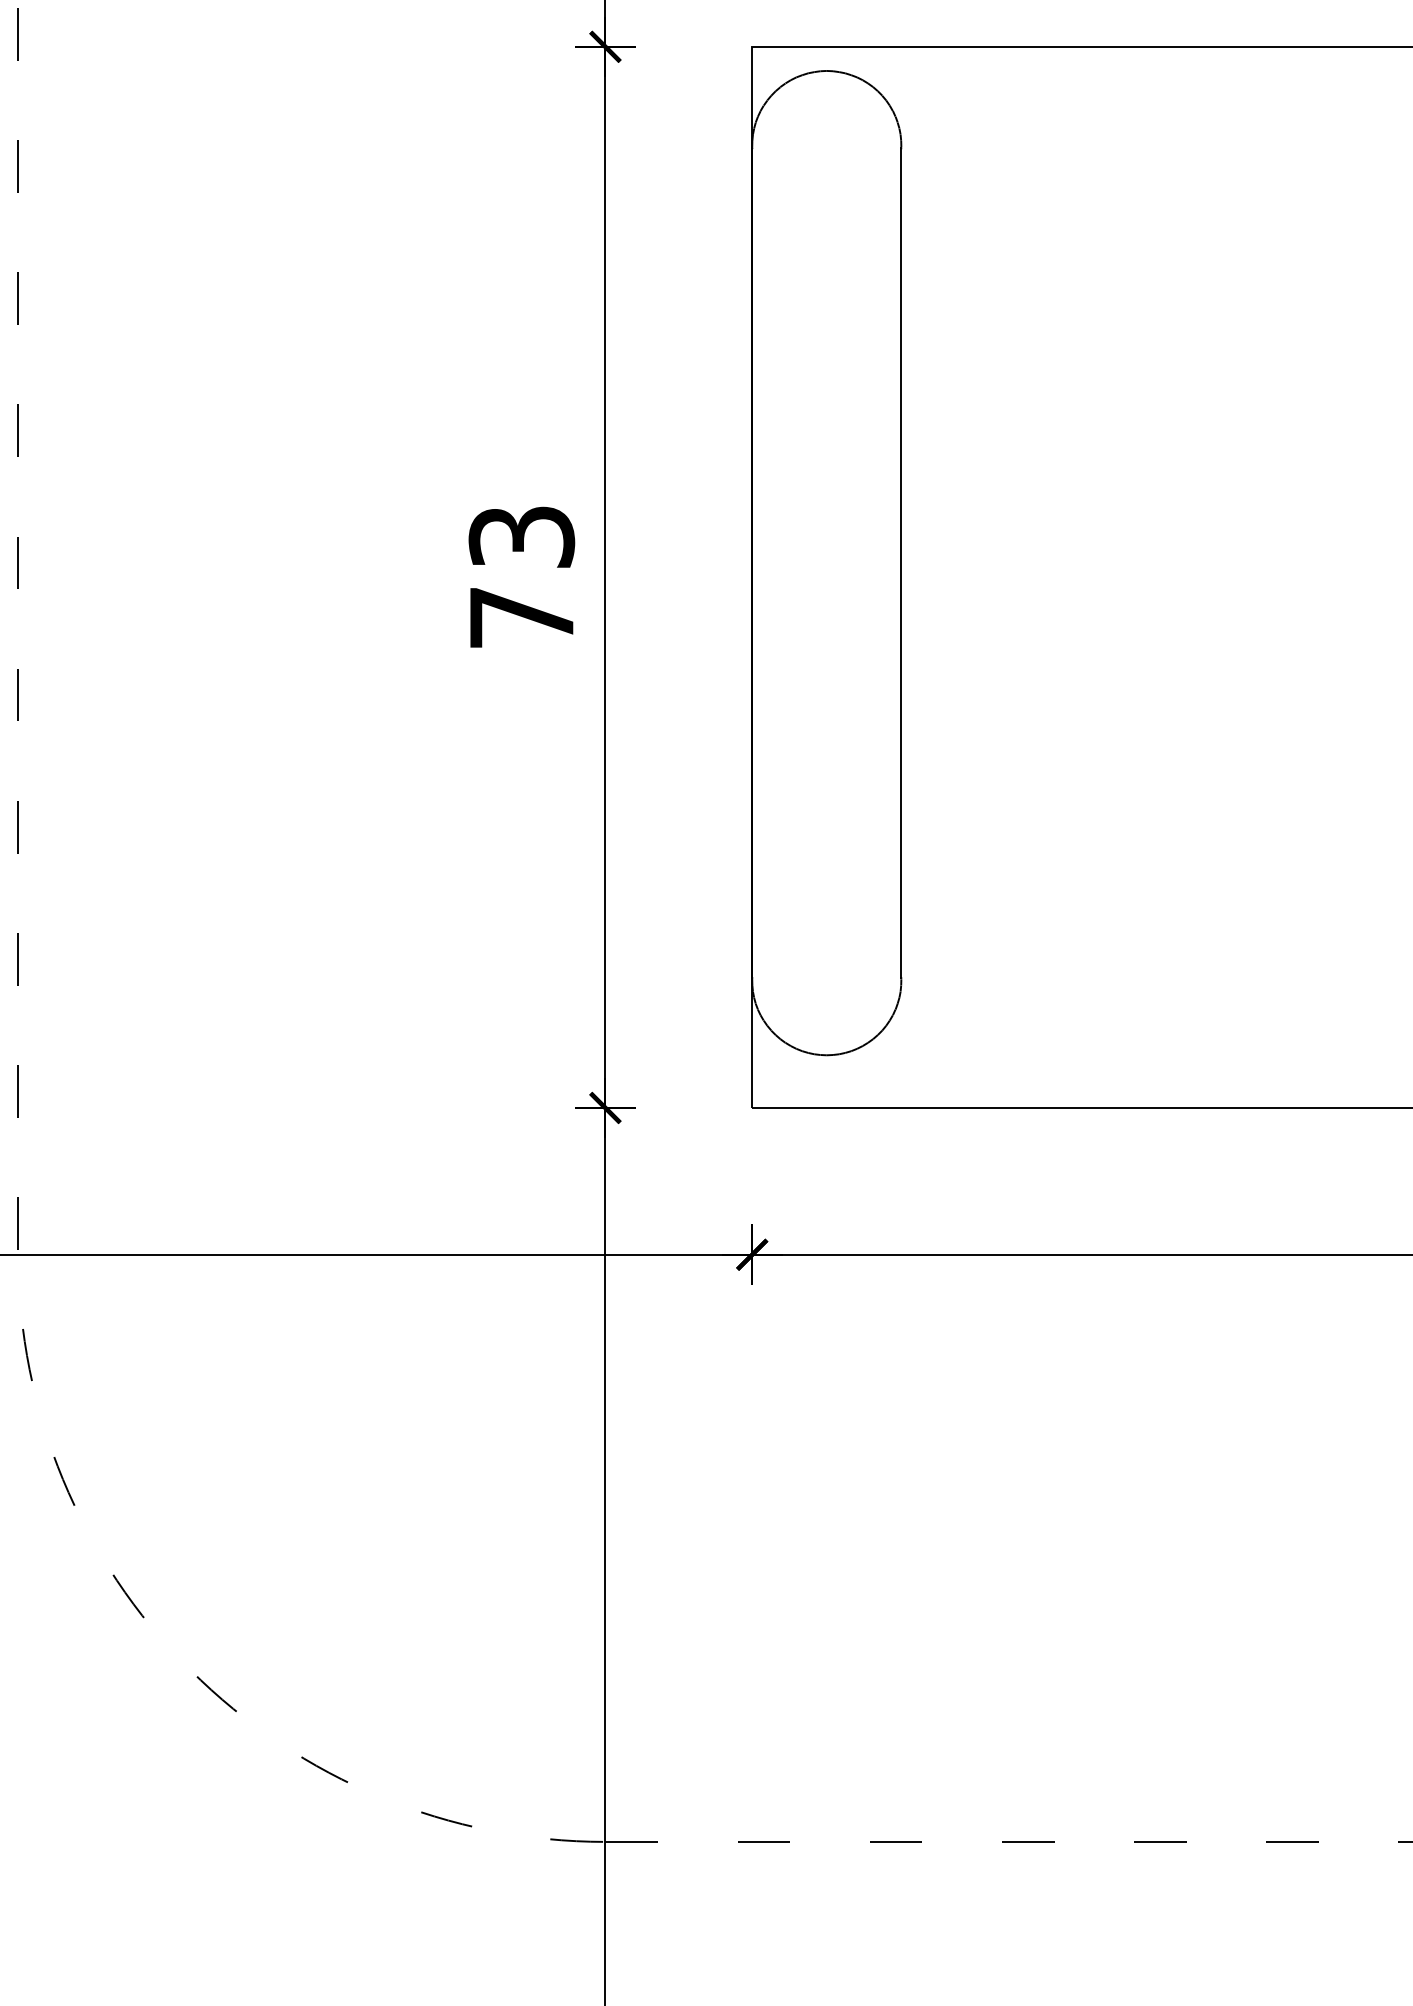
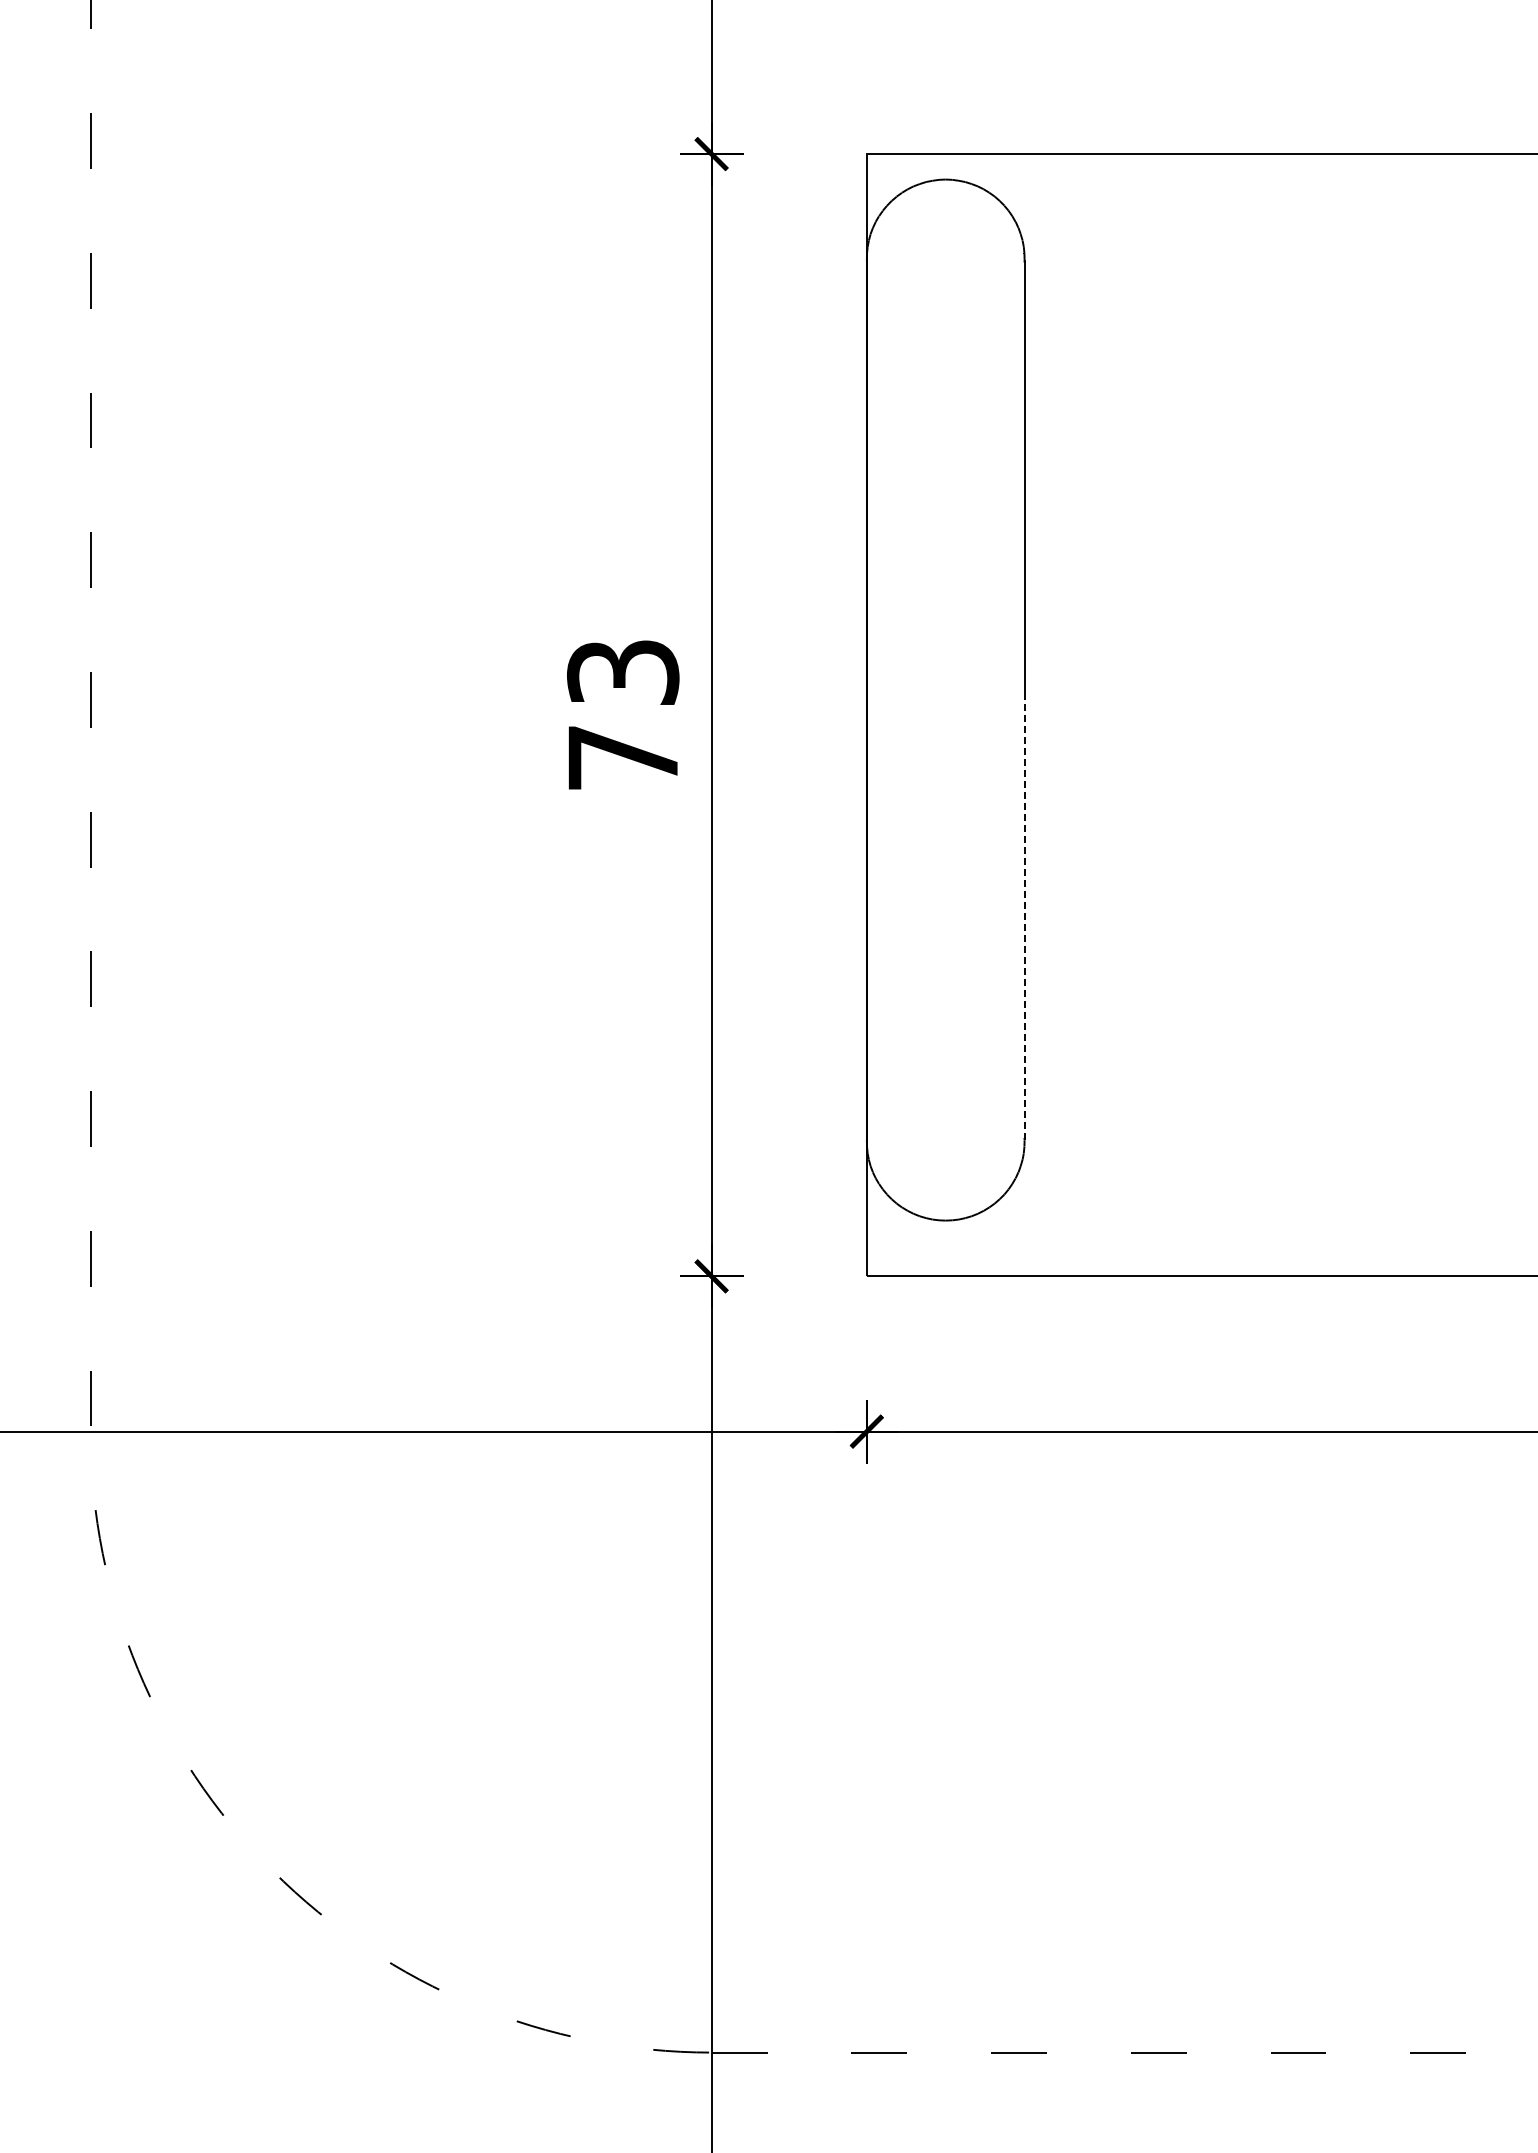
line: (901, 771) -> (1024, 920), solid -> dashed

